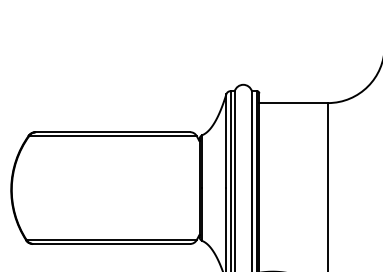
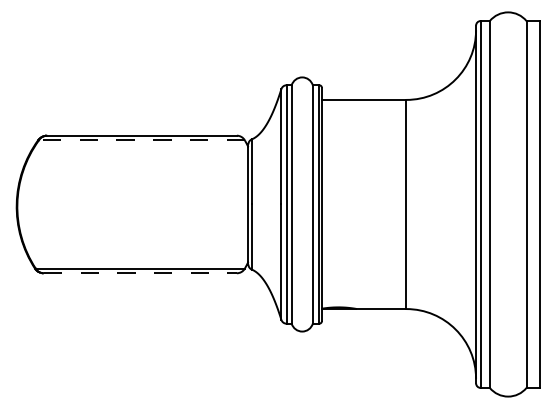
line: (112, 136) -> (141, 140), solid -> dashed
line: (111, 244) -> (140, 273), solid -> dashed

